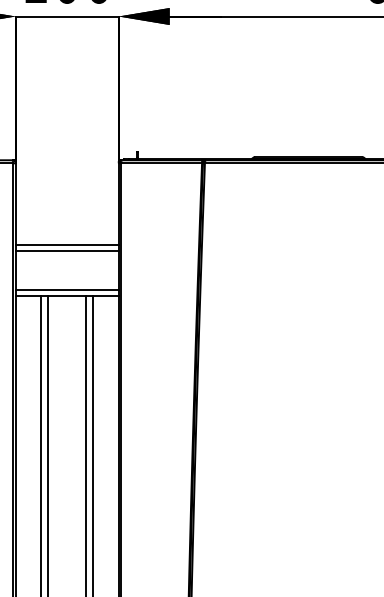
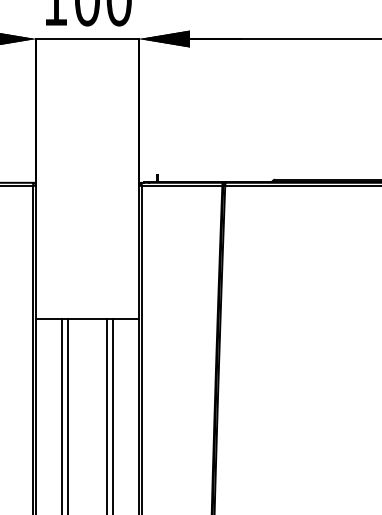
line: (66, 244) -> (86, 267), removed
line: (66, 251) -> (86, 274), removed
line: (66, 289) -> (86, 312), removed

